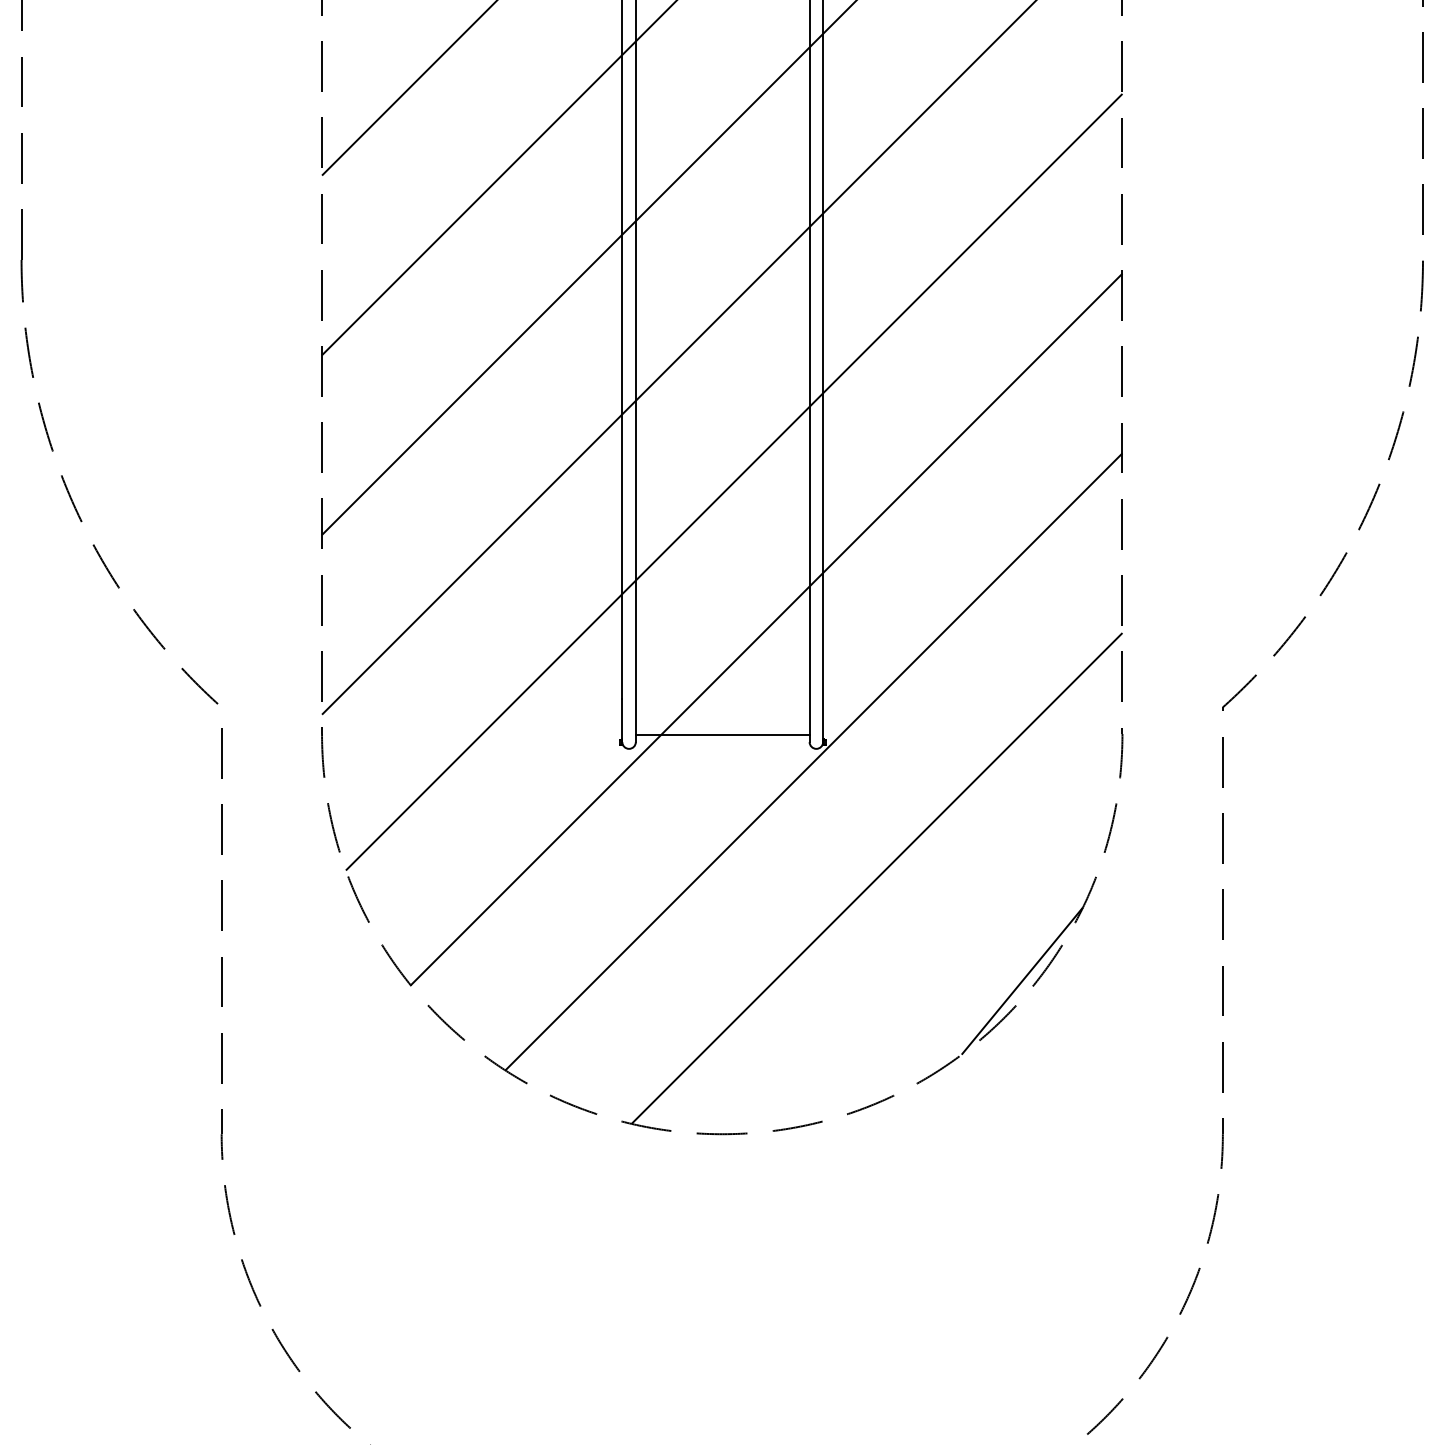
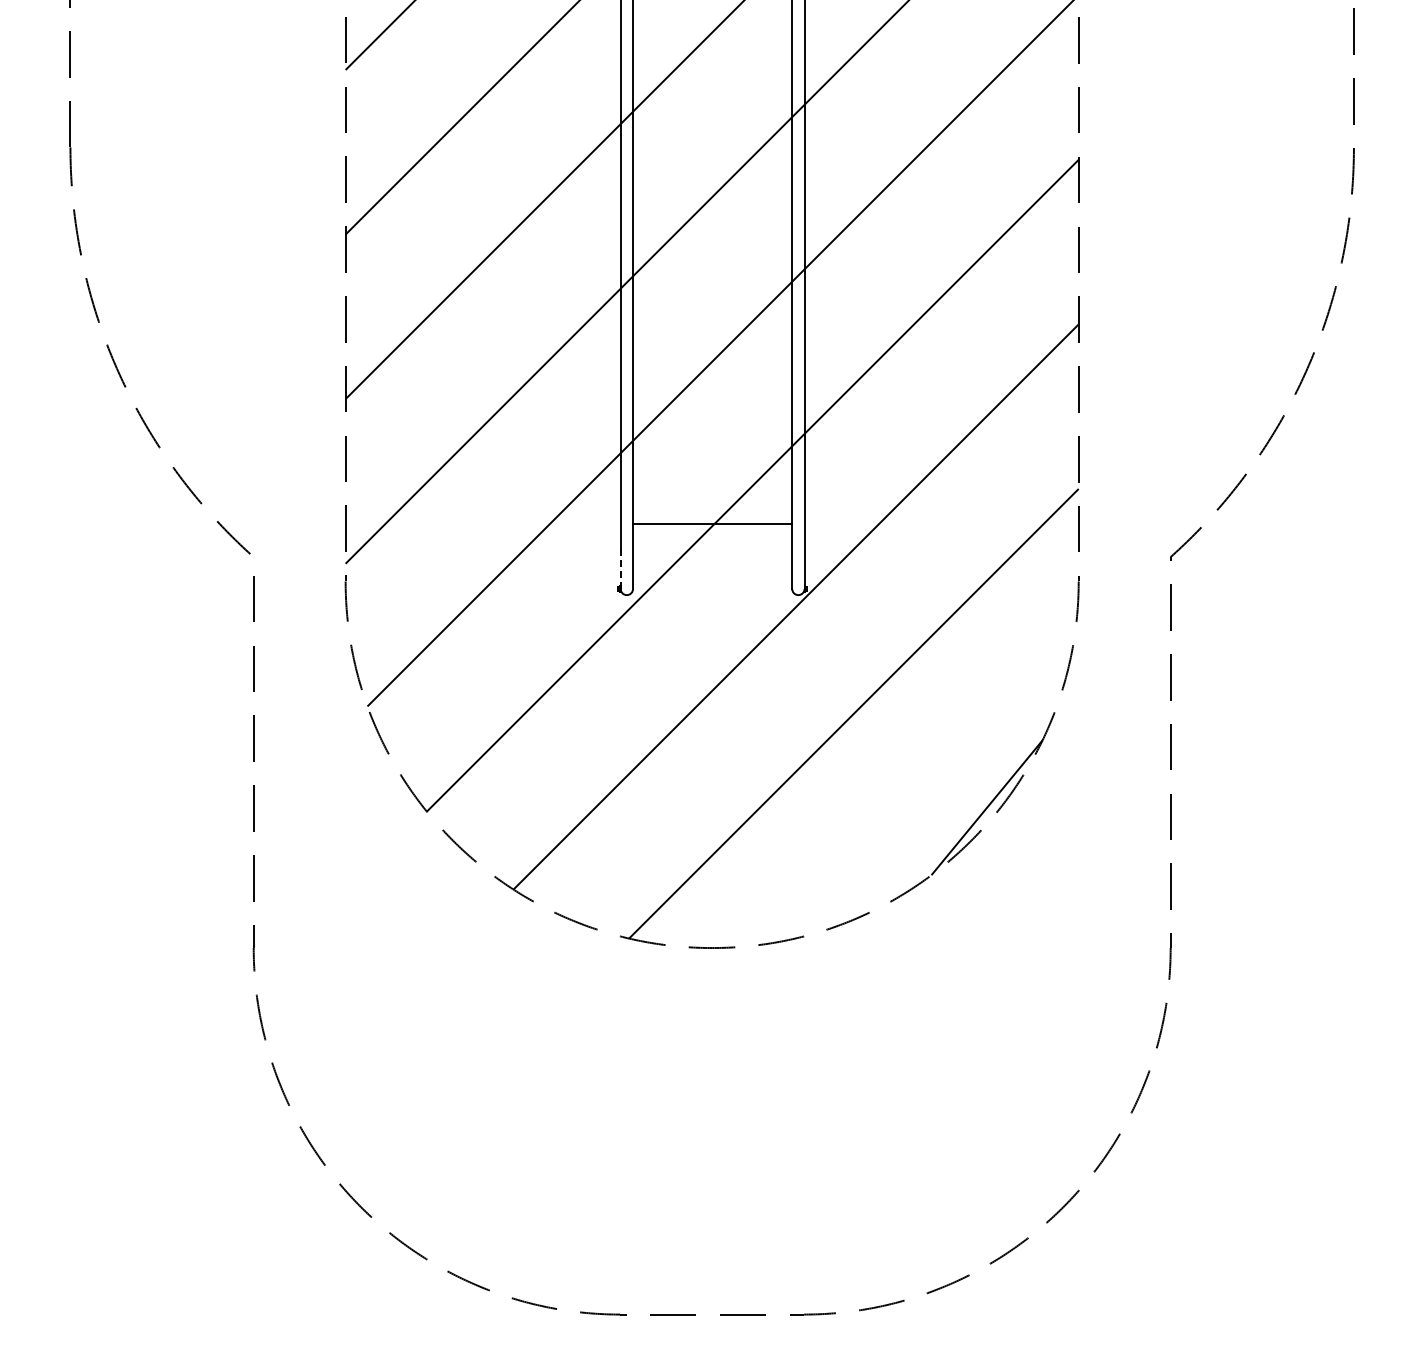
line: (622, 720) -> (620, 569), solid -> dashed
line: (722, 735) -> (712, 523), moved

